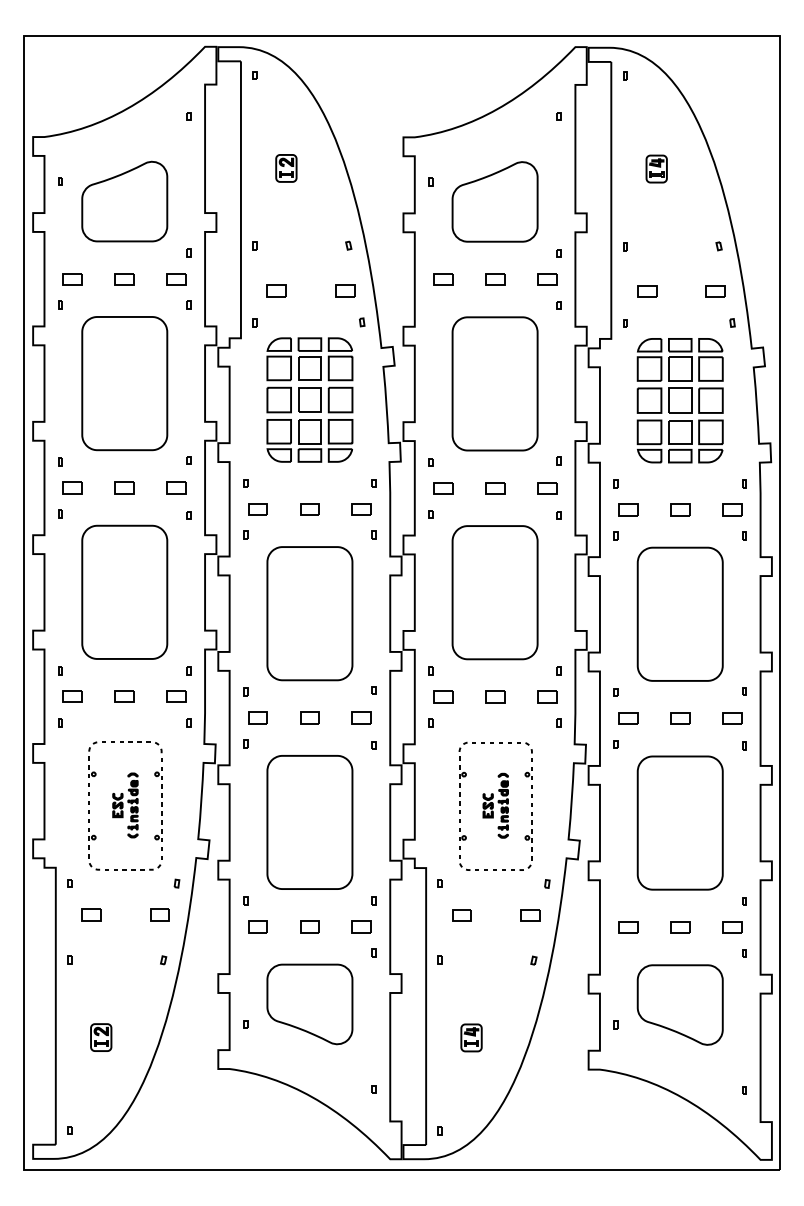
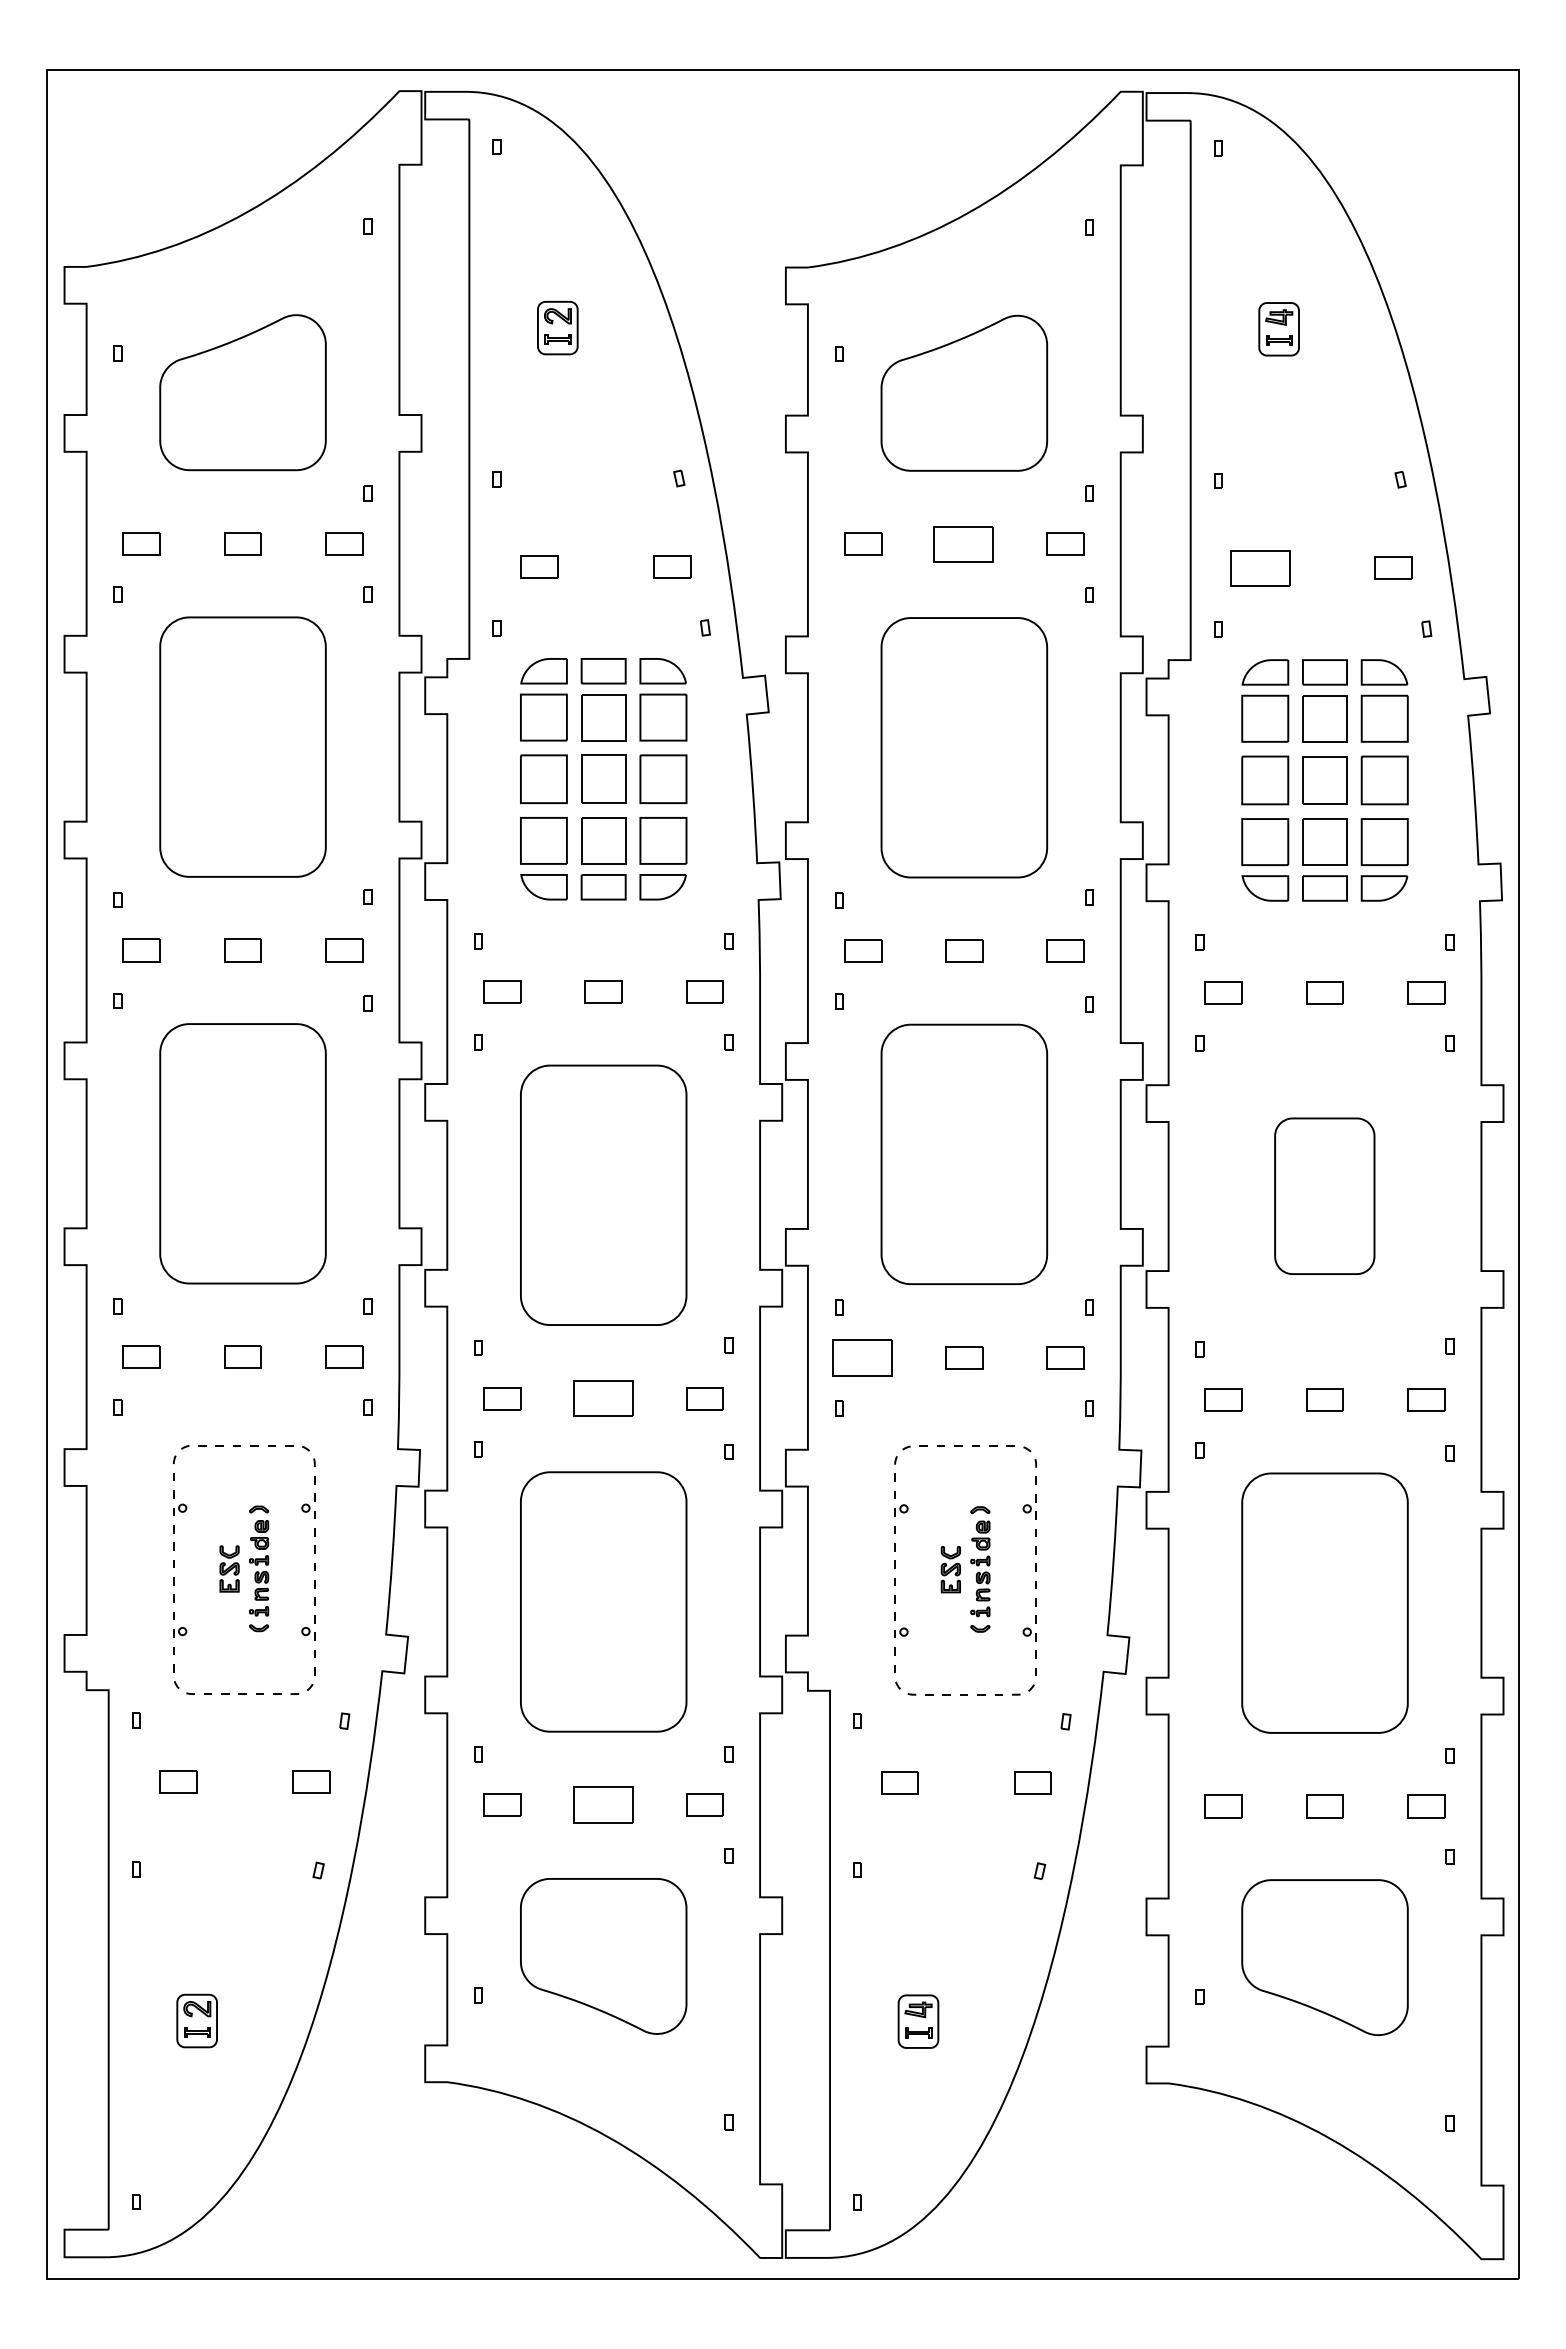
part: (495, 279) -> (965, 544), size x1.6
part: (647, 291) -> (1261, 567), size x1.6
part: (679, 613) -> (1323, 1194), size x0.6
part: (443, 696) -> (863, 1356), size x1.6
part: (309, 717) -> (602, 1397), size x1.6
part: (309, 926) -> (602, 1804), size x1.6

